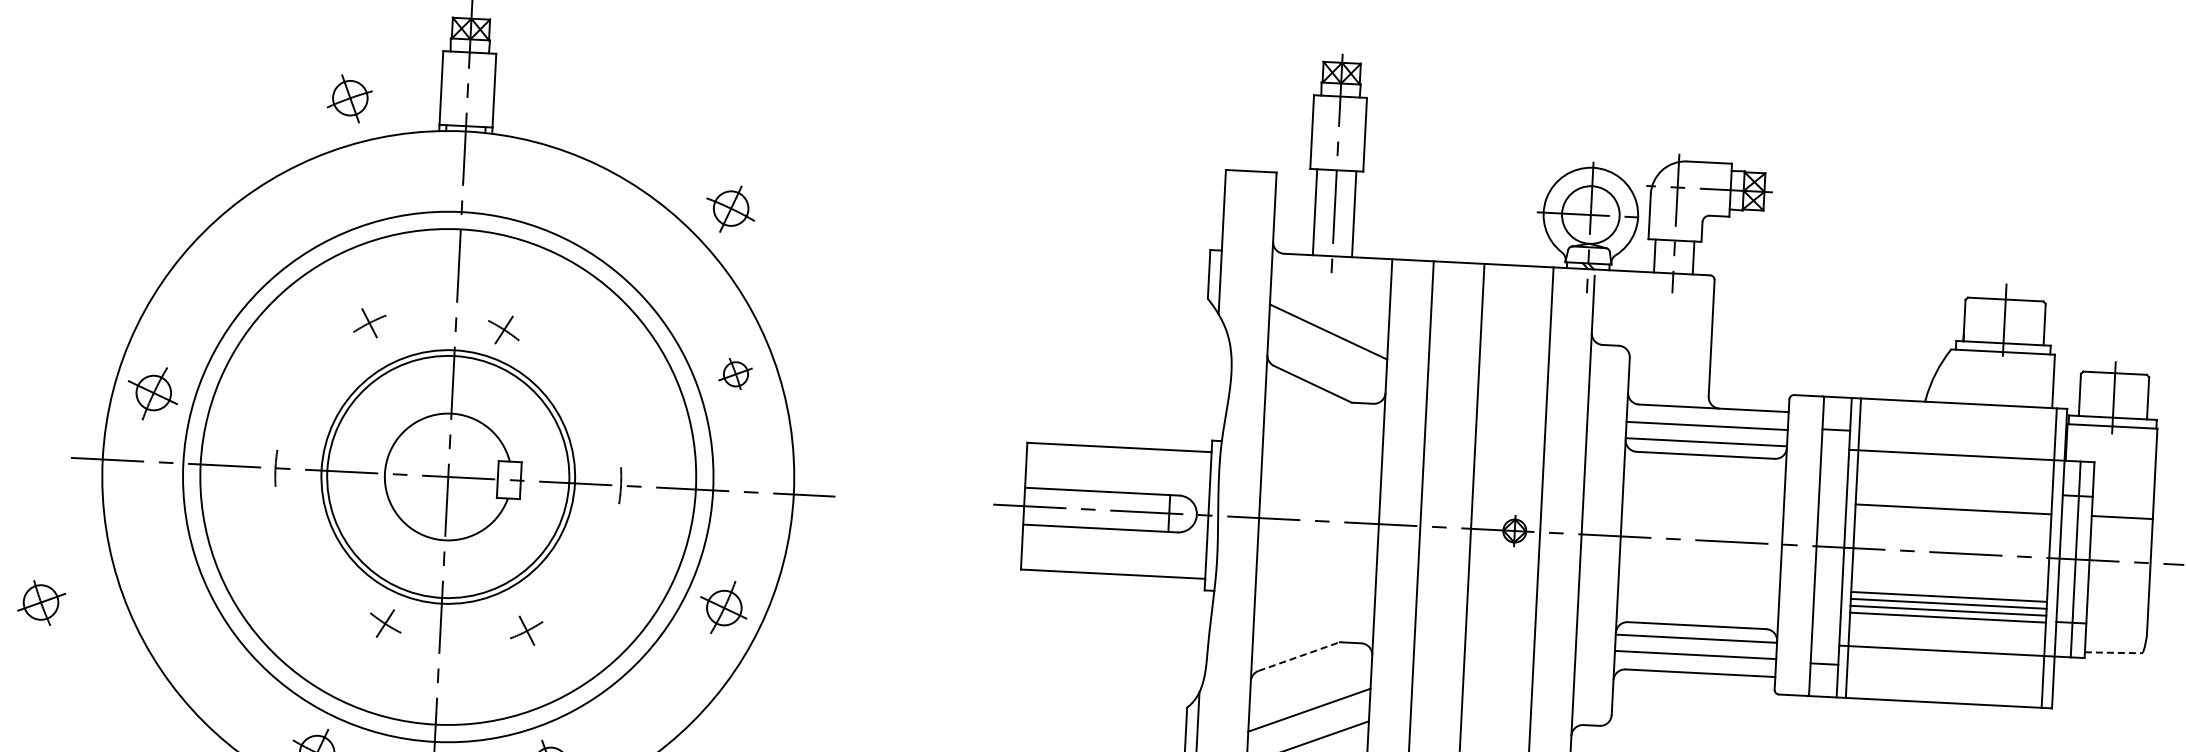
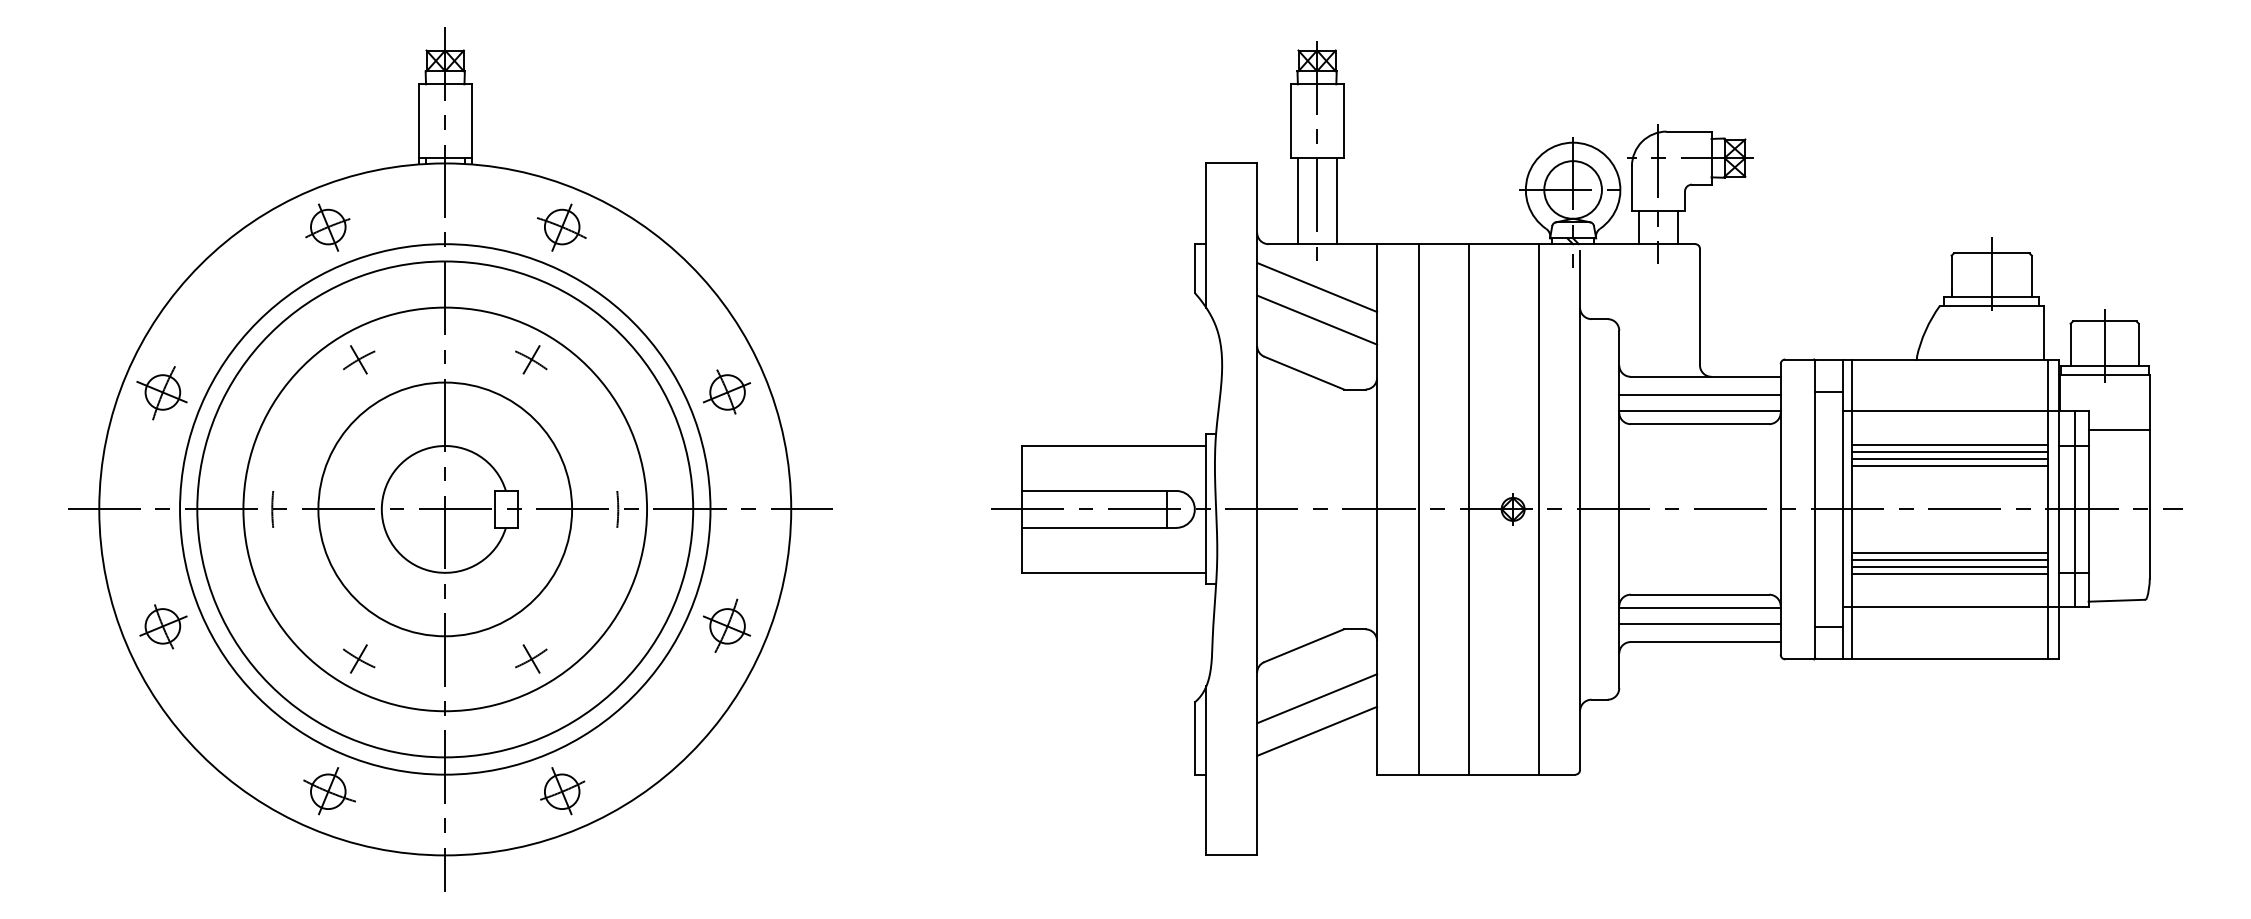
part: (349, 98) -> (327, 227), moved
part: (730, 209) -> (561, 227), moved
line: (1330, 299) -> (1317, 287), added
part: (504, 329) -> (531, 359), moved
part: (735, 373) -> (726, 391), size x1.43
part: (152, 394) -> (161, 393), moved
circle: (448, 477) -> (445, 509), size x1.67
line: (1954, 488) -> (1950, 444), added
line: (1954, 495) -> (1950, 451), added
line: (1954, 502) -> (1950, 458), added
line: (2121, 517) -> (2118, 430), moved
part: (41, 602) -> (163, 626), moved
part: (386, 623) -> (359, 658), moved
line: (2113, 652) -> (2117, 600), dashed -> solid
line: (1299, 656) -> (1304, 645), dashed -> solid

